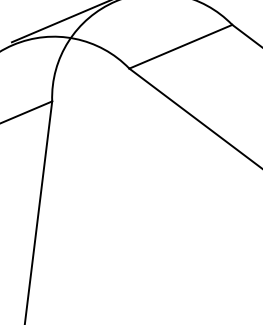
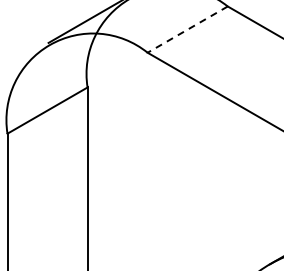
line: (180, 46) -> (187, 29), solid -> dashed

